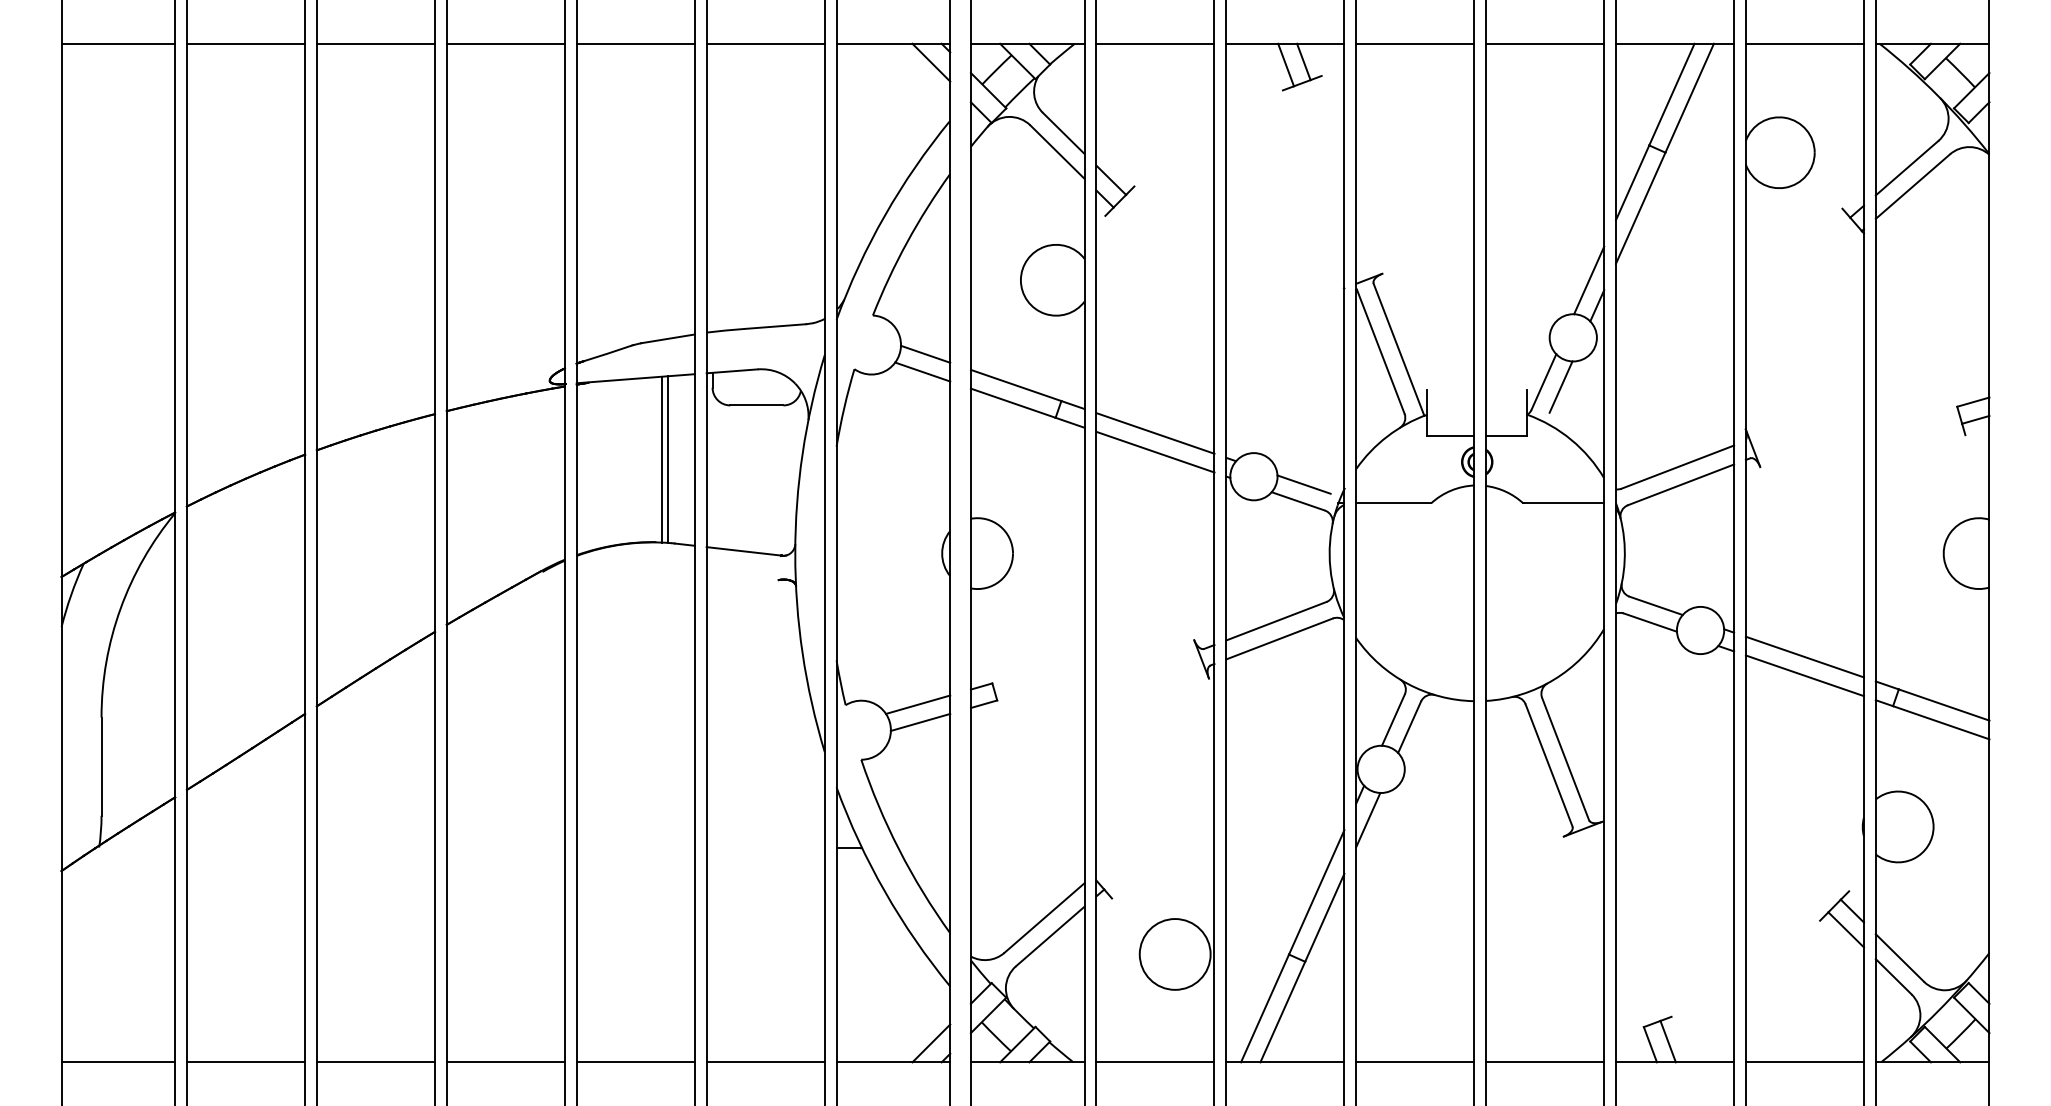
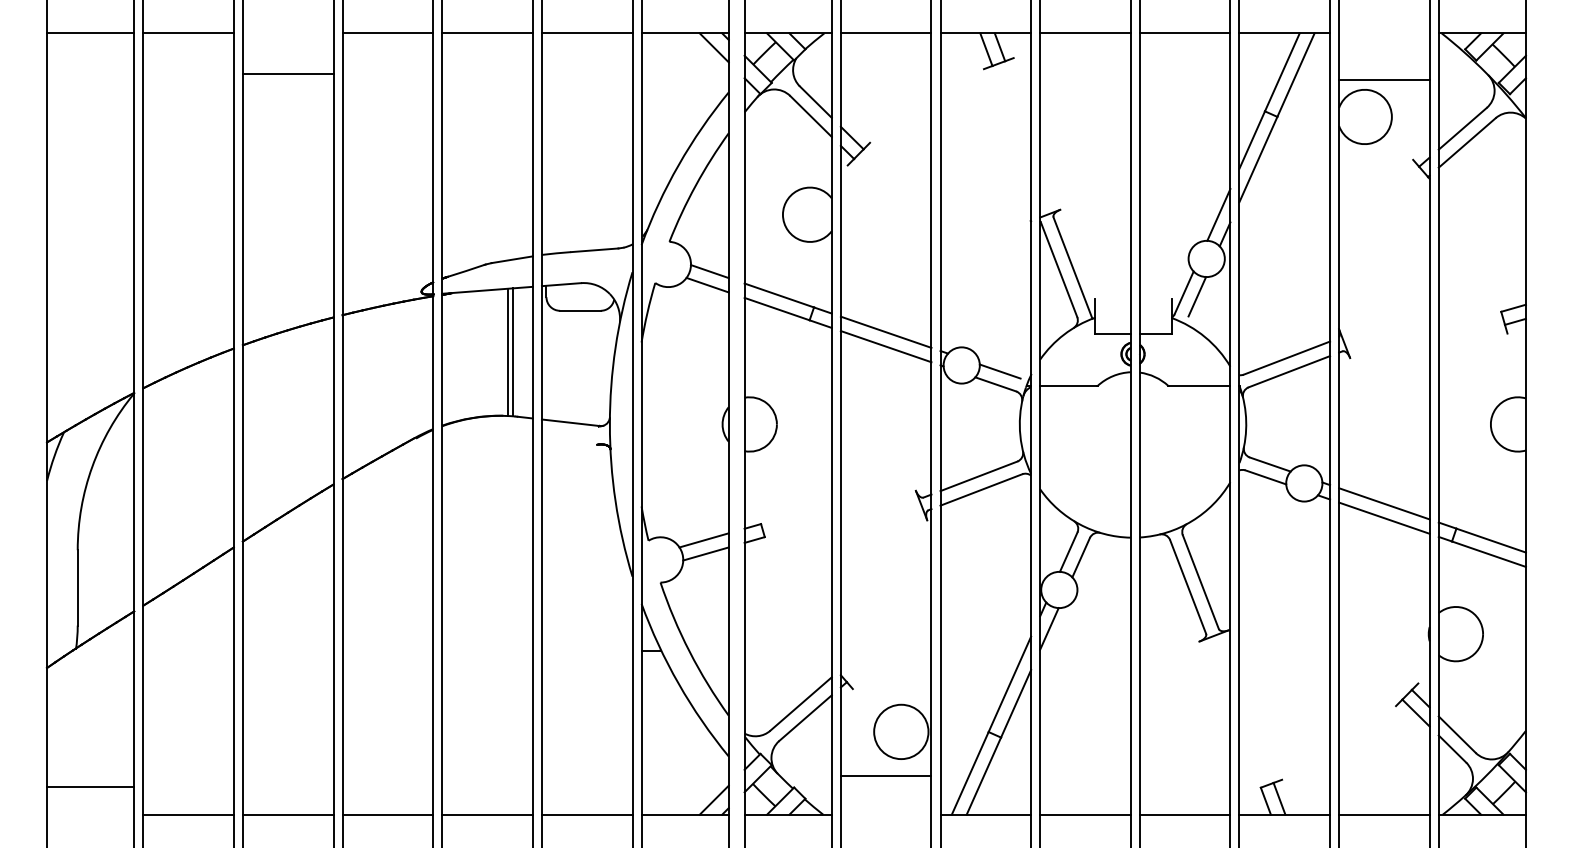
line: (375, 43) -> (287, 73), moved
line: (1804, 43) -> (1384, 79), moved
line: (118, 1062) -> (90, 787), moved
line: (1155, 1062) -> (886, 776), moved

